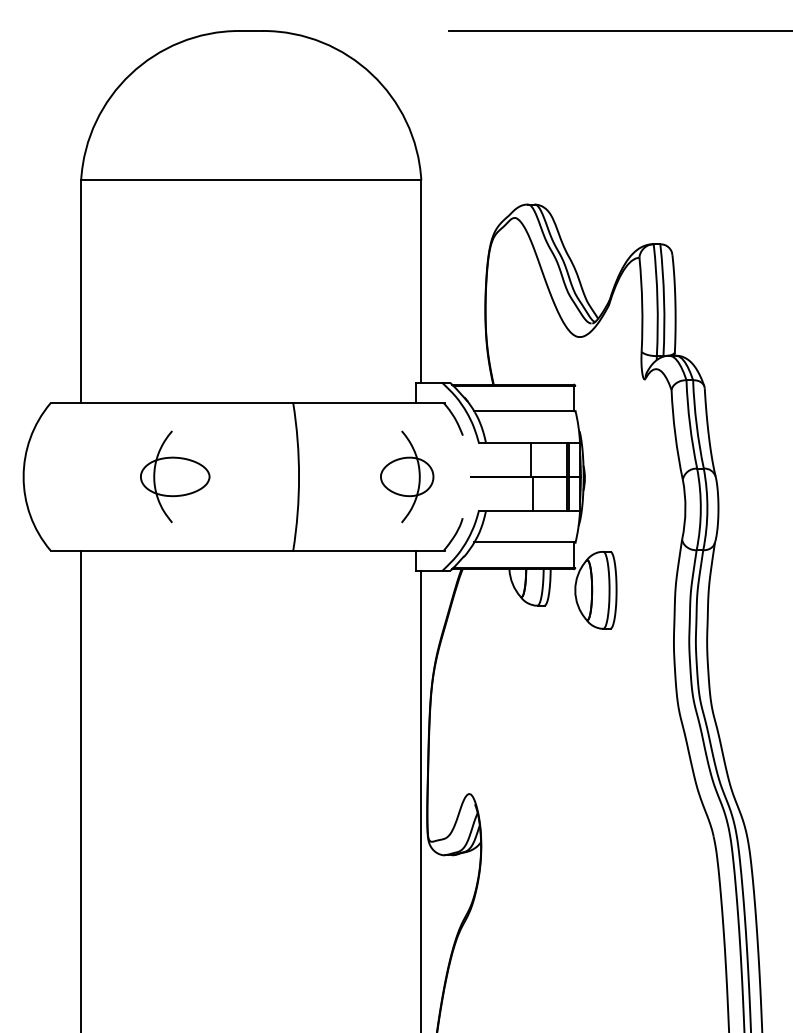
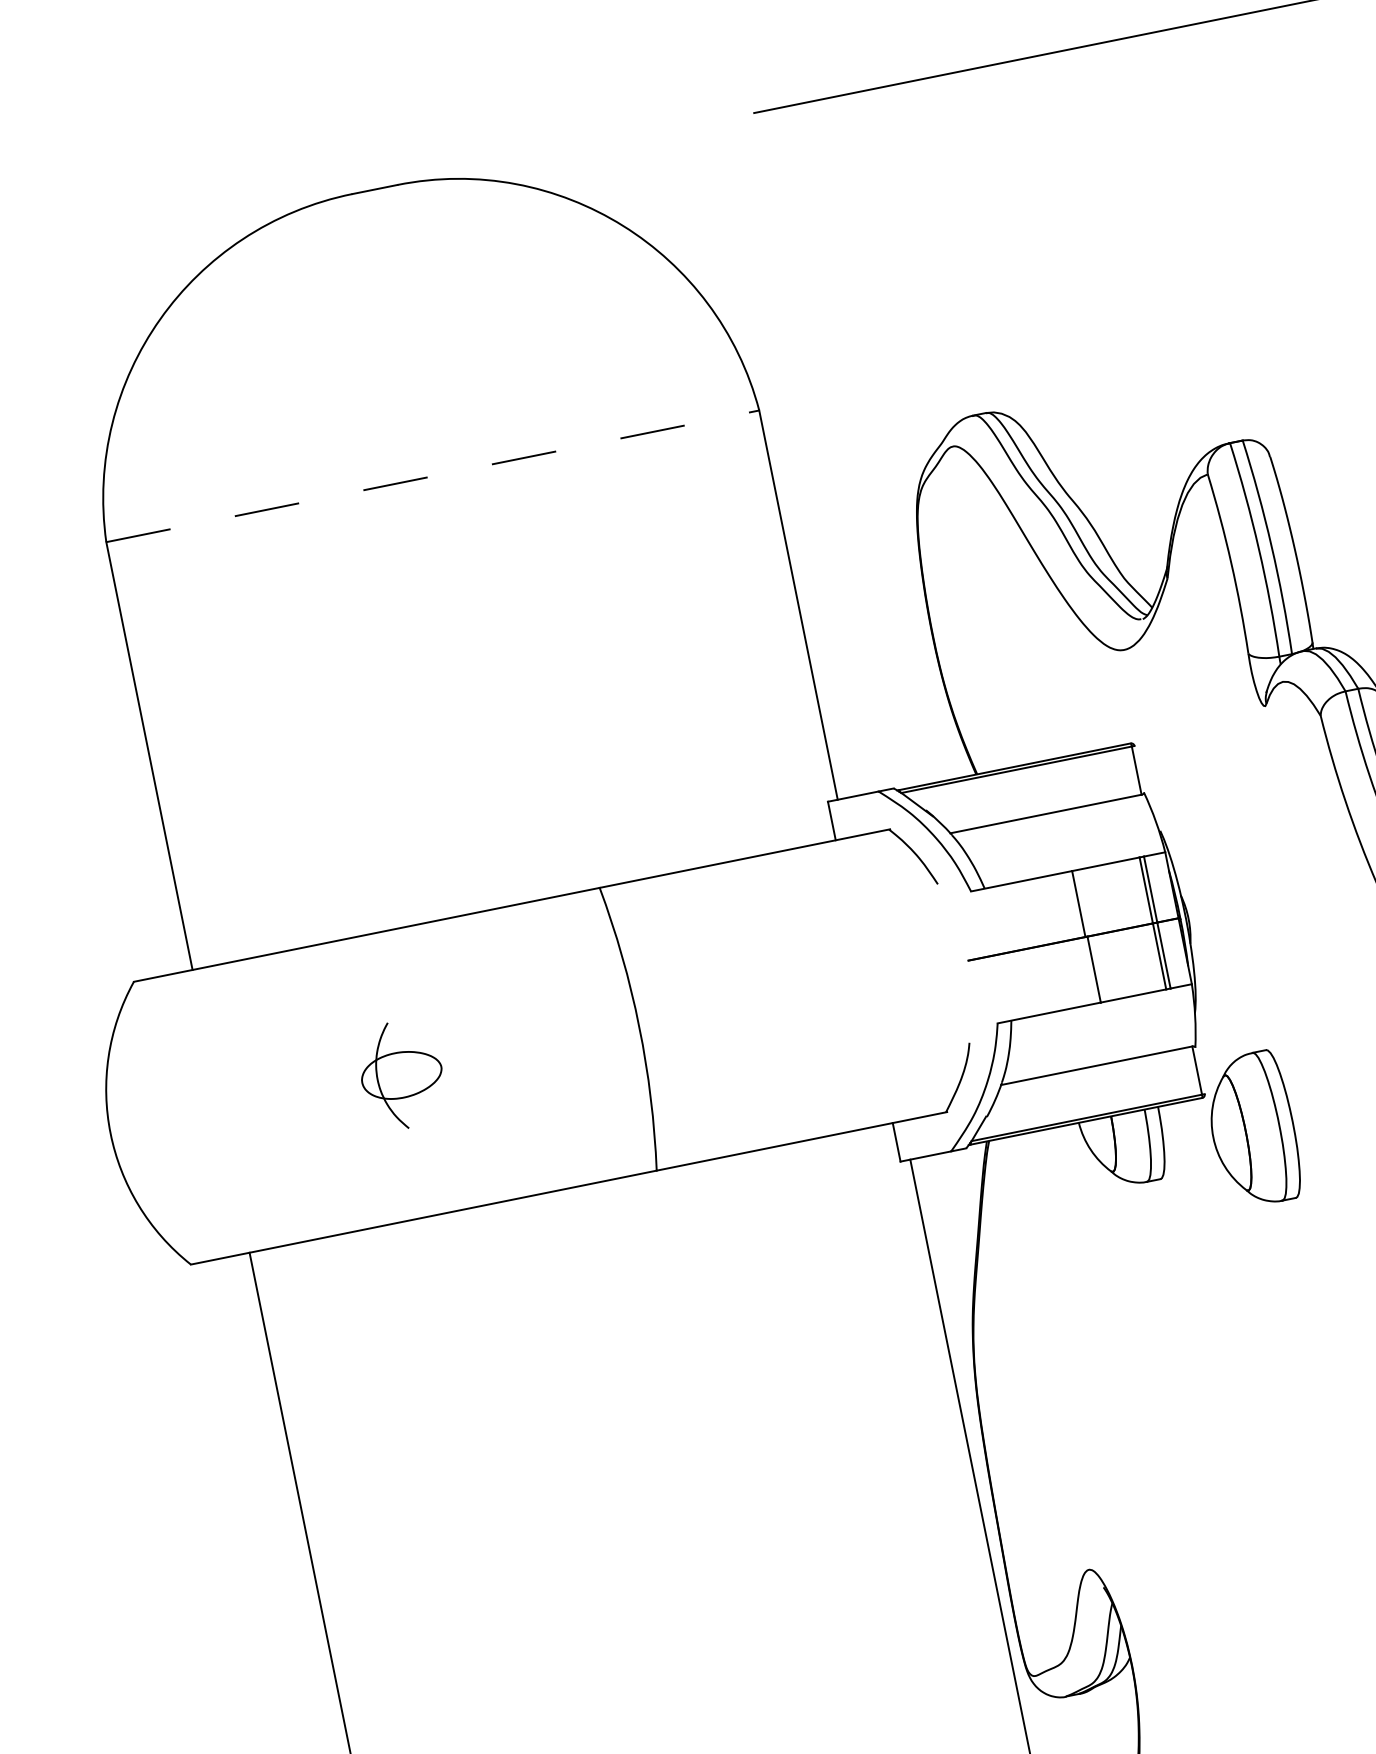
line: (251, 180) -> (433, 476), solid -> dashed
part: (175, 476) -> (401, 1074), size x0.6
part: (407, 476) -> (847, 984), removed

